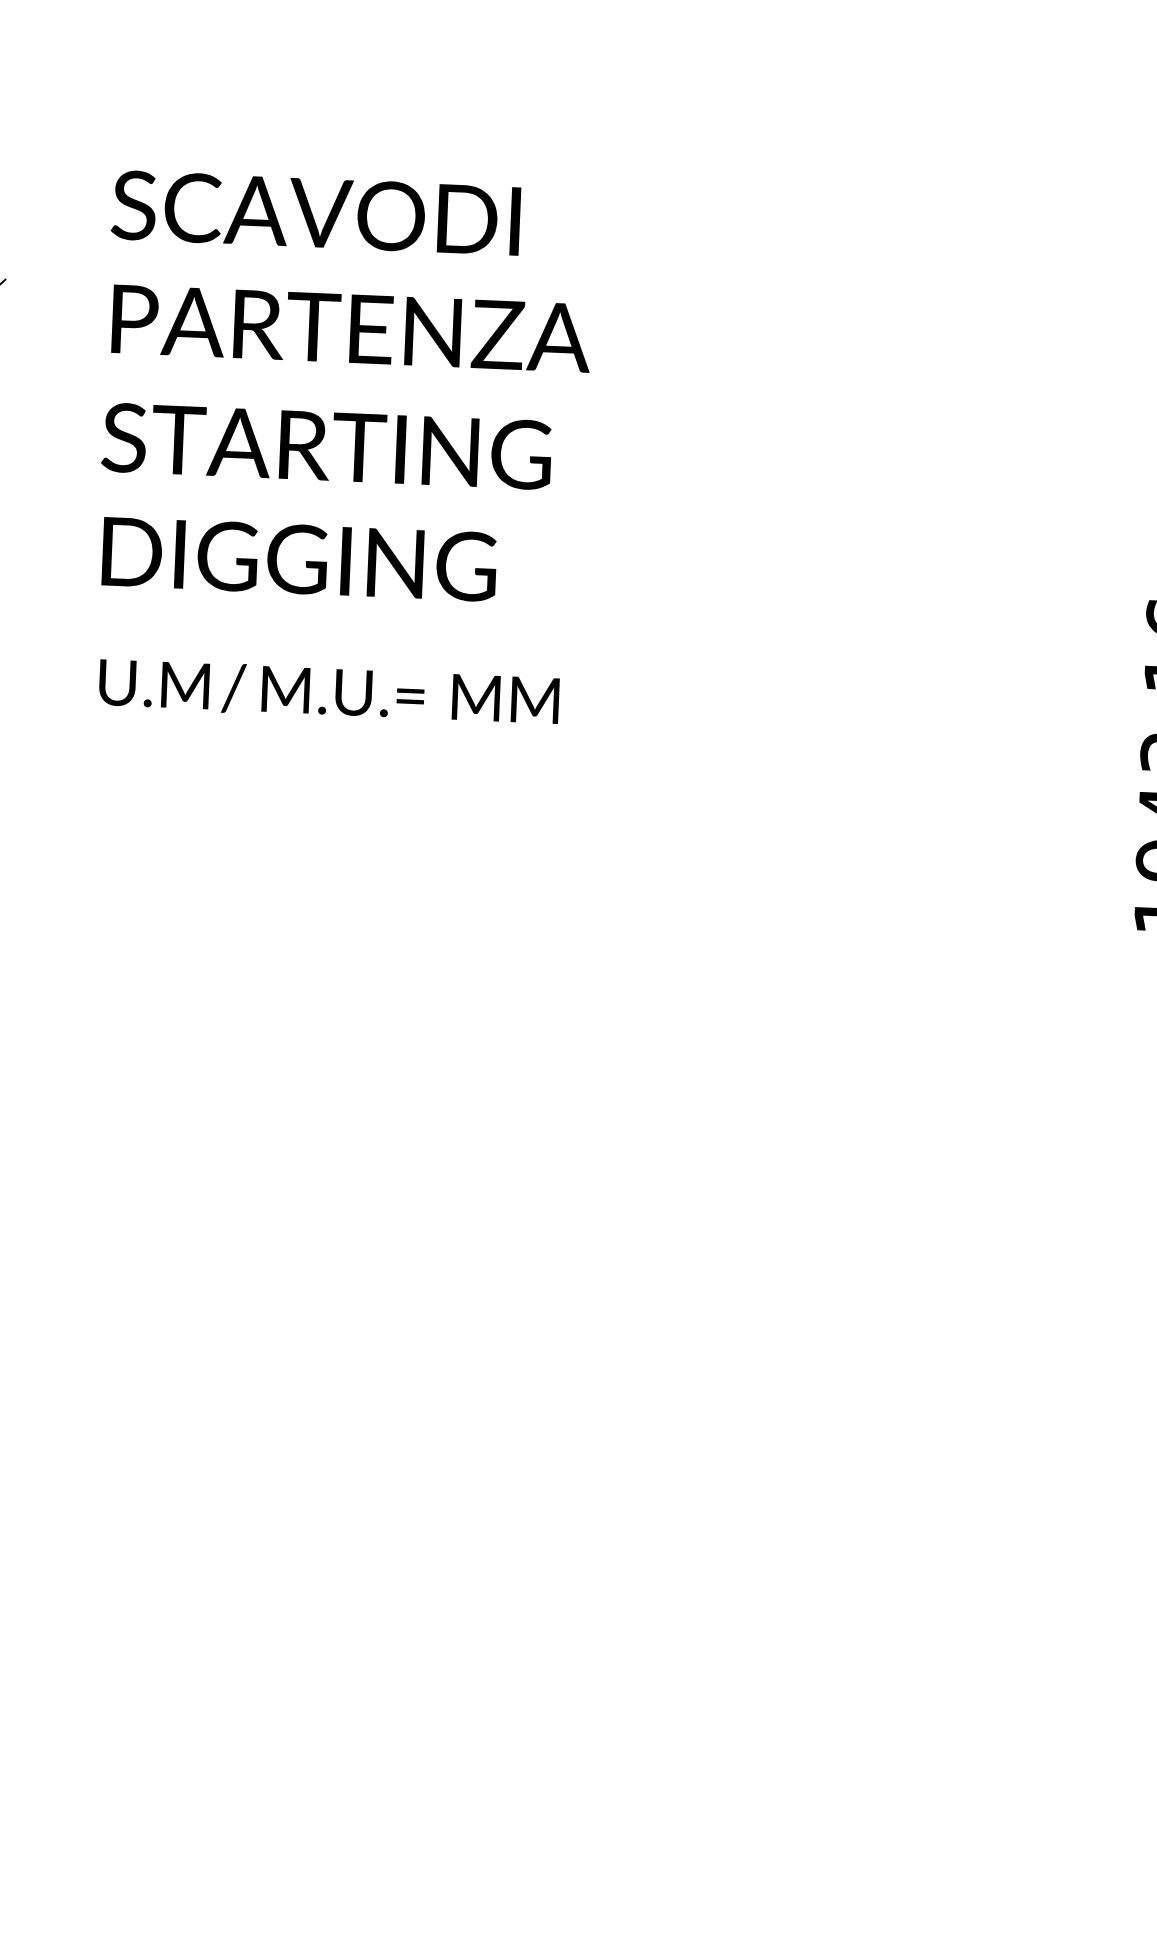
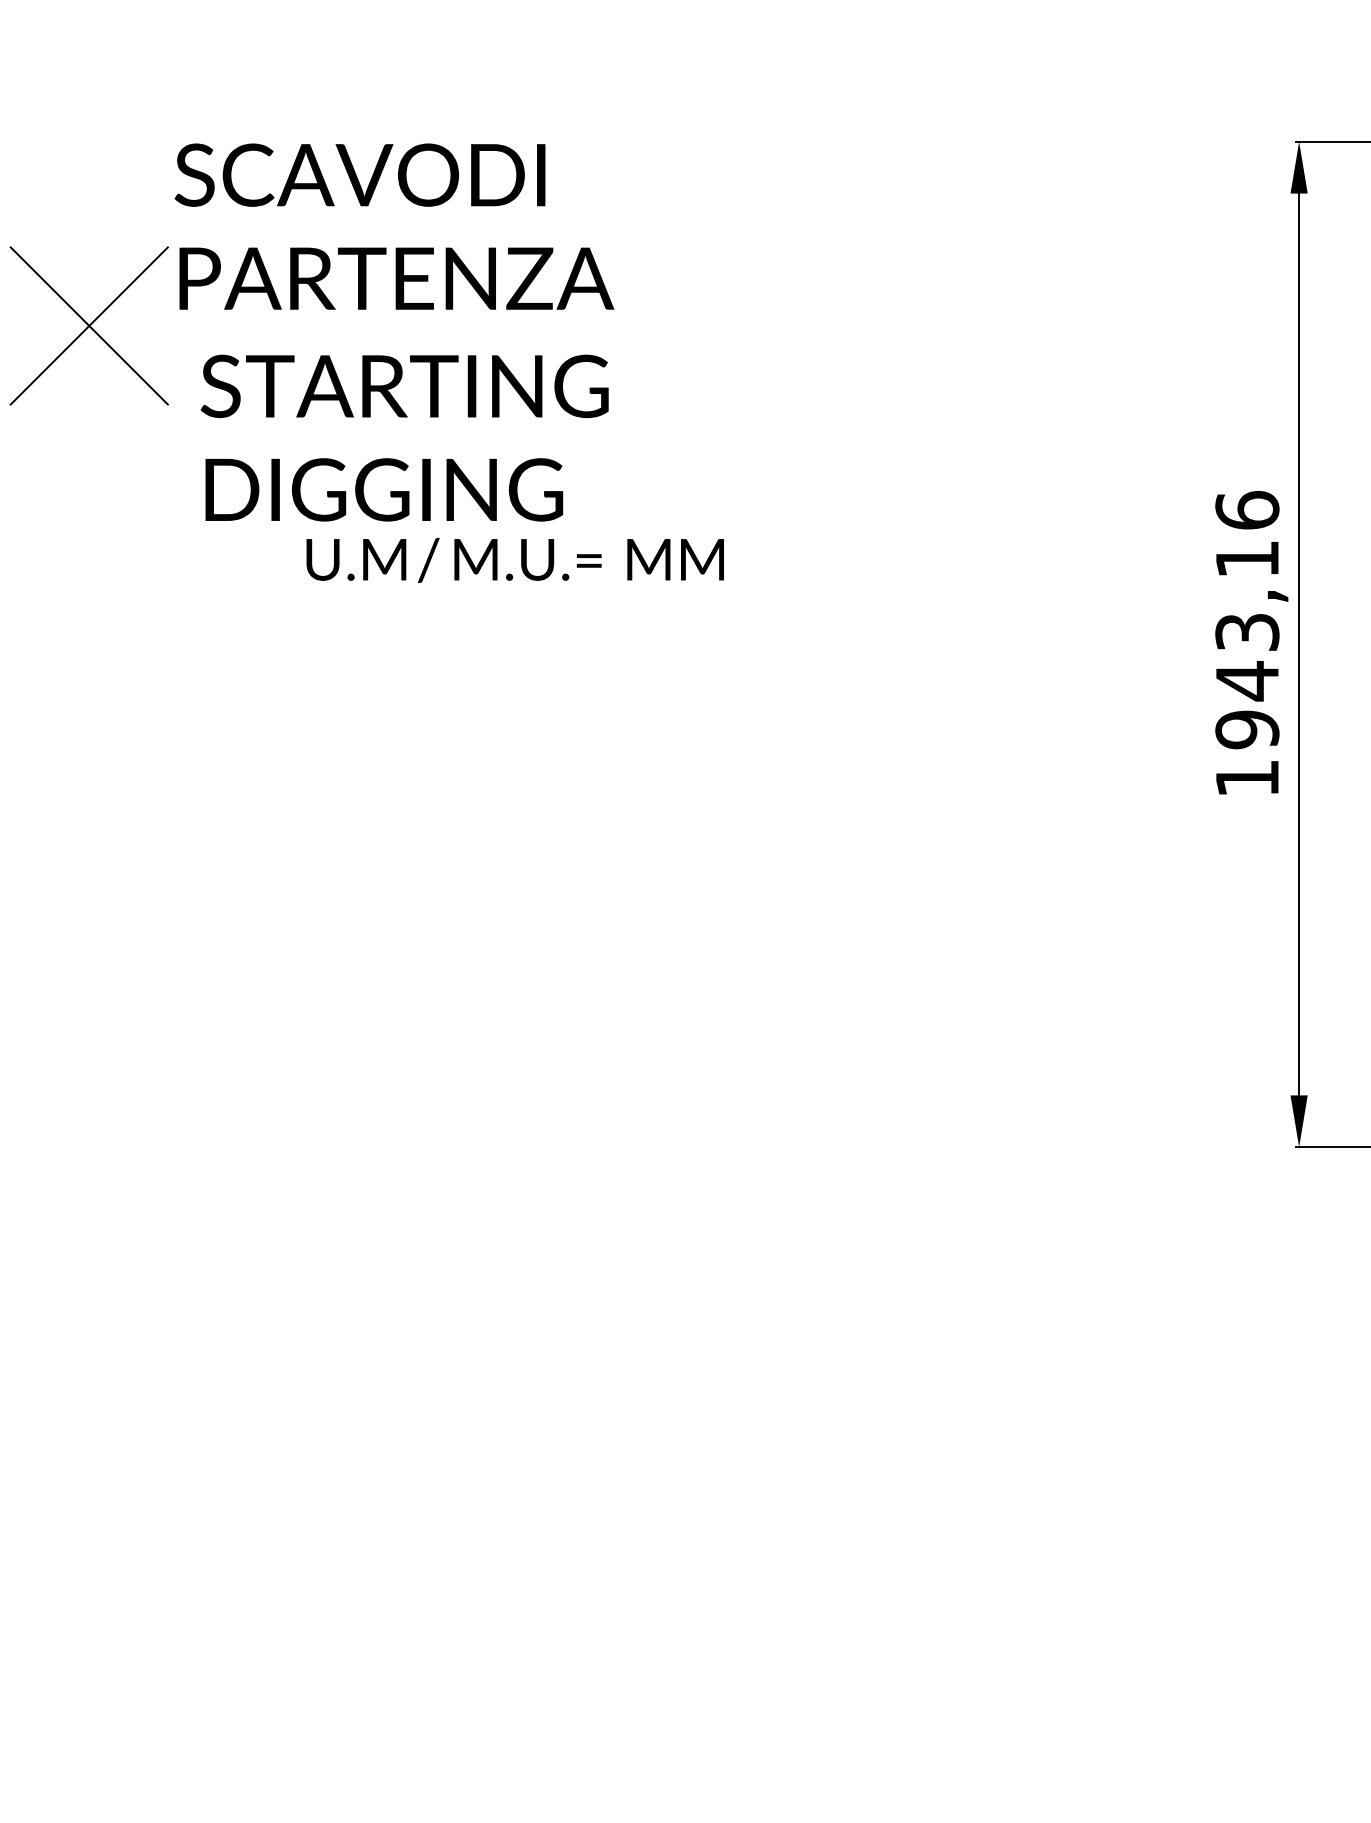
text: (351, 271) -> (394, 226), moved
text: (324, 502) -> (404, 437), moved
text: (328, 692) -> (514, 560), moved

